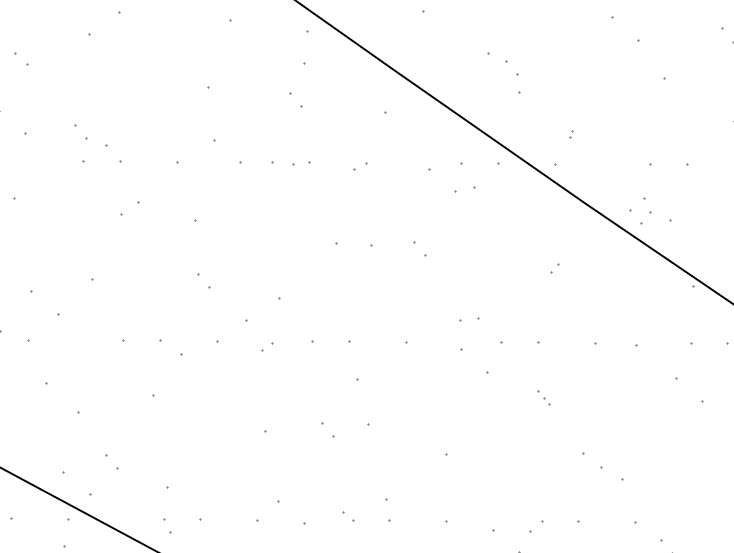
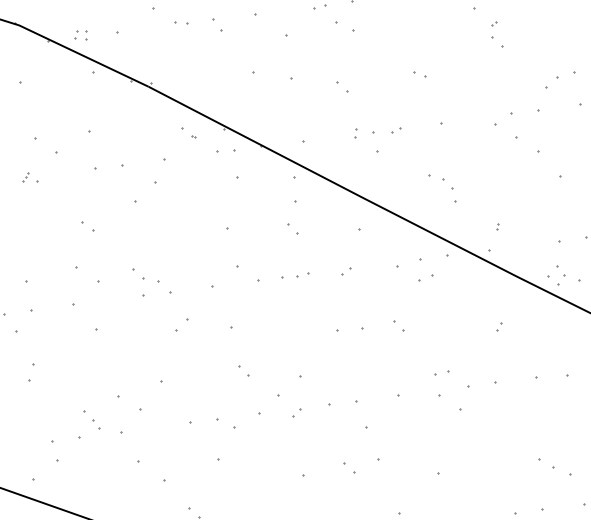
part: (543, 398) -> (504, 422), removed

